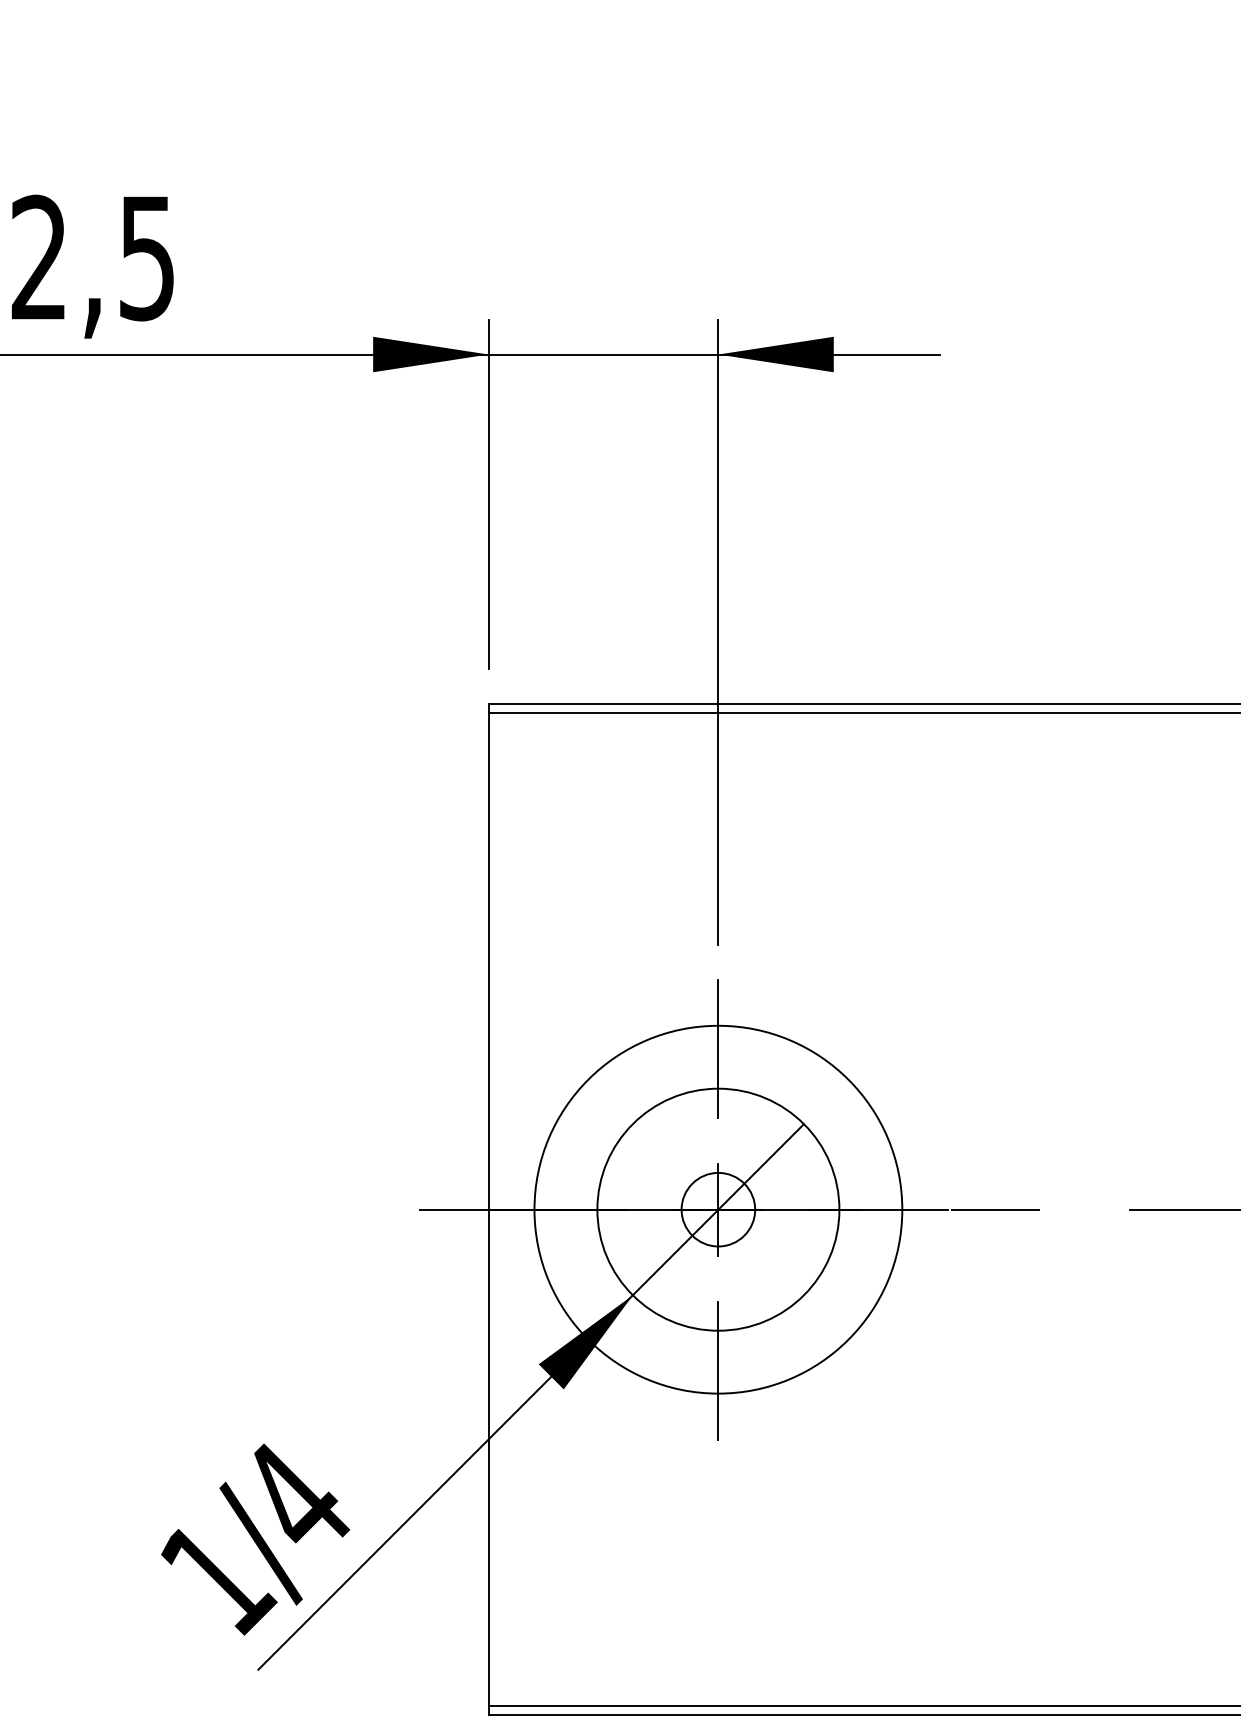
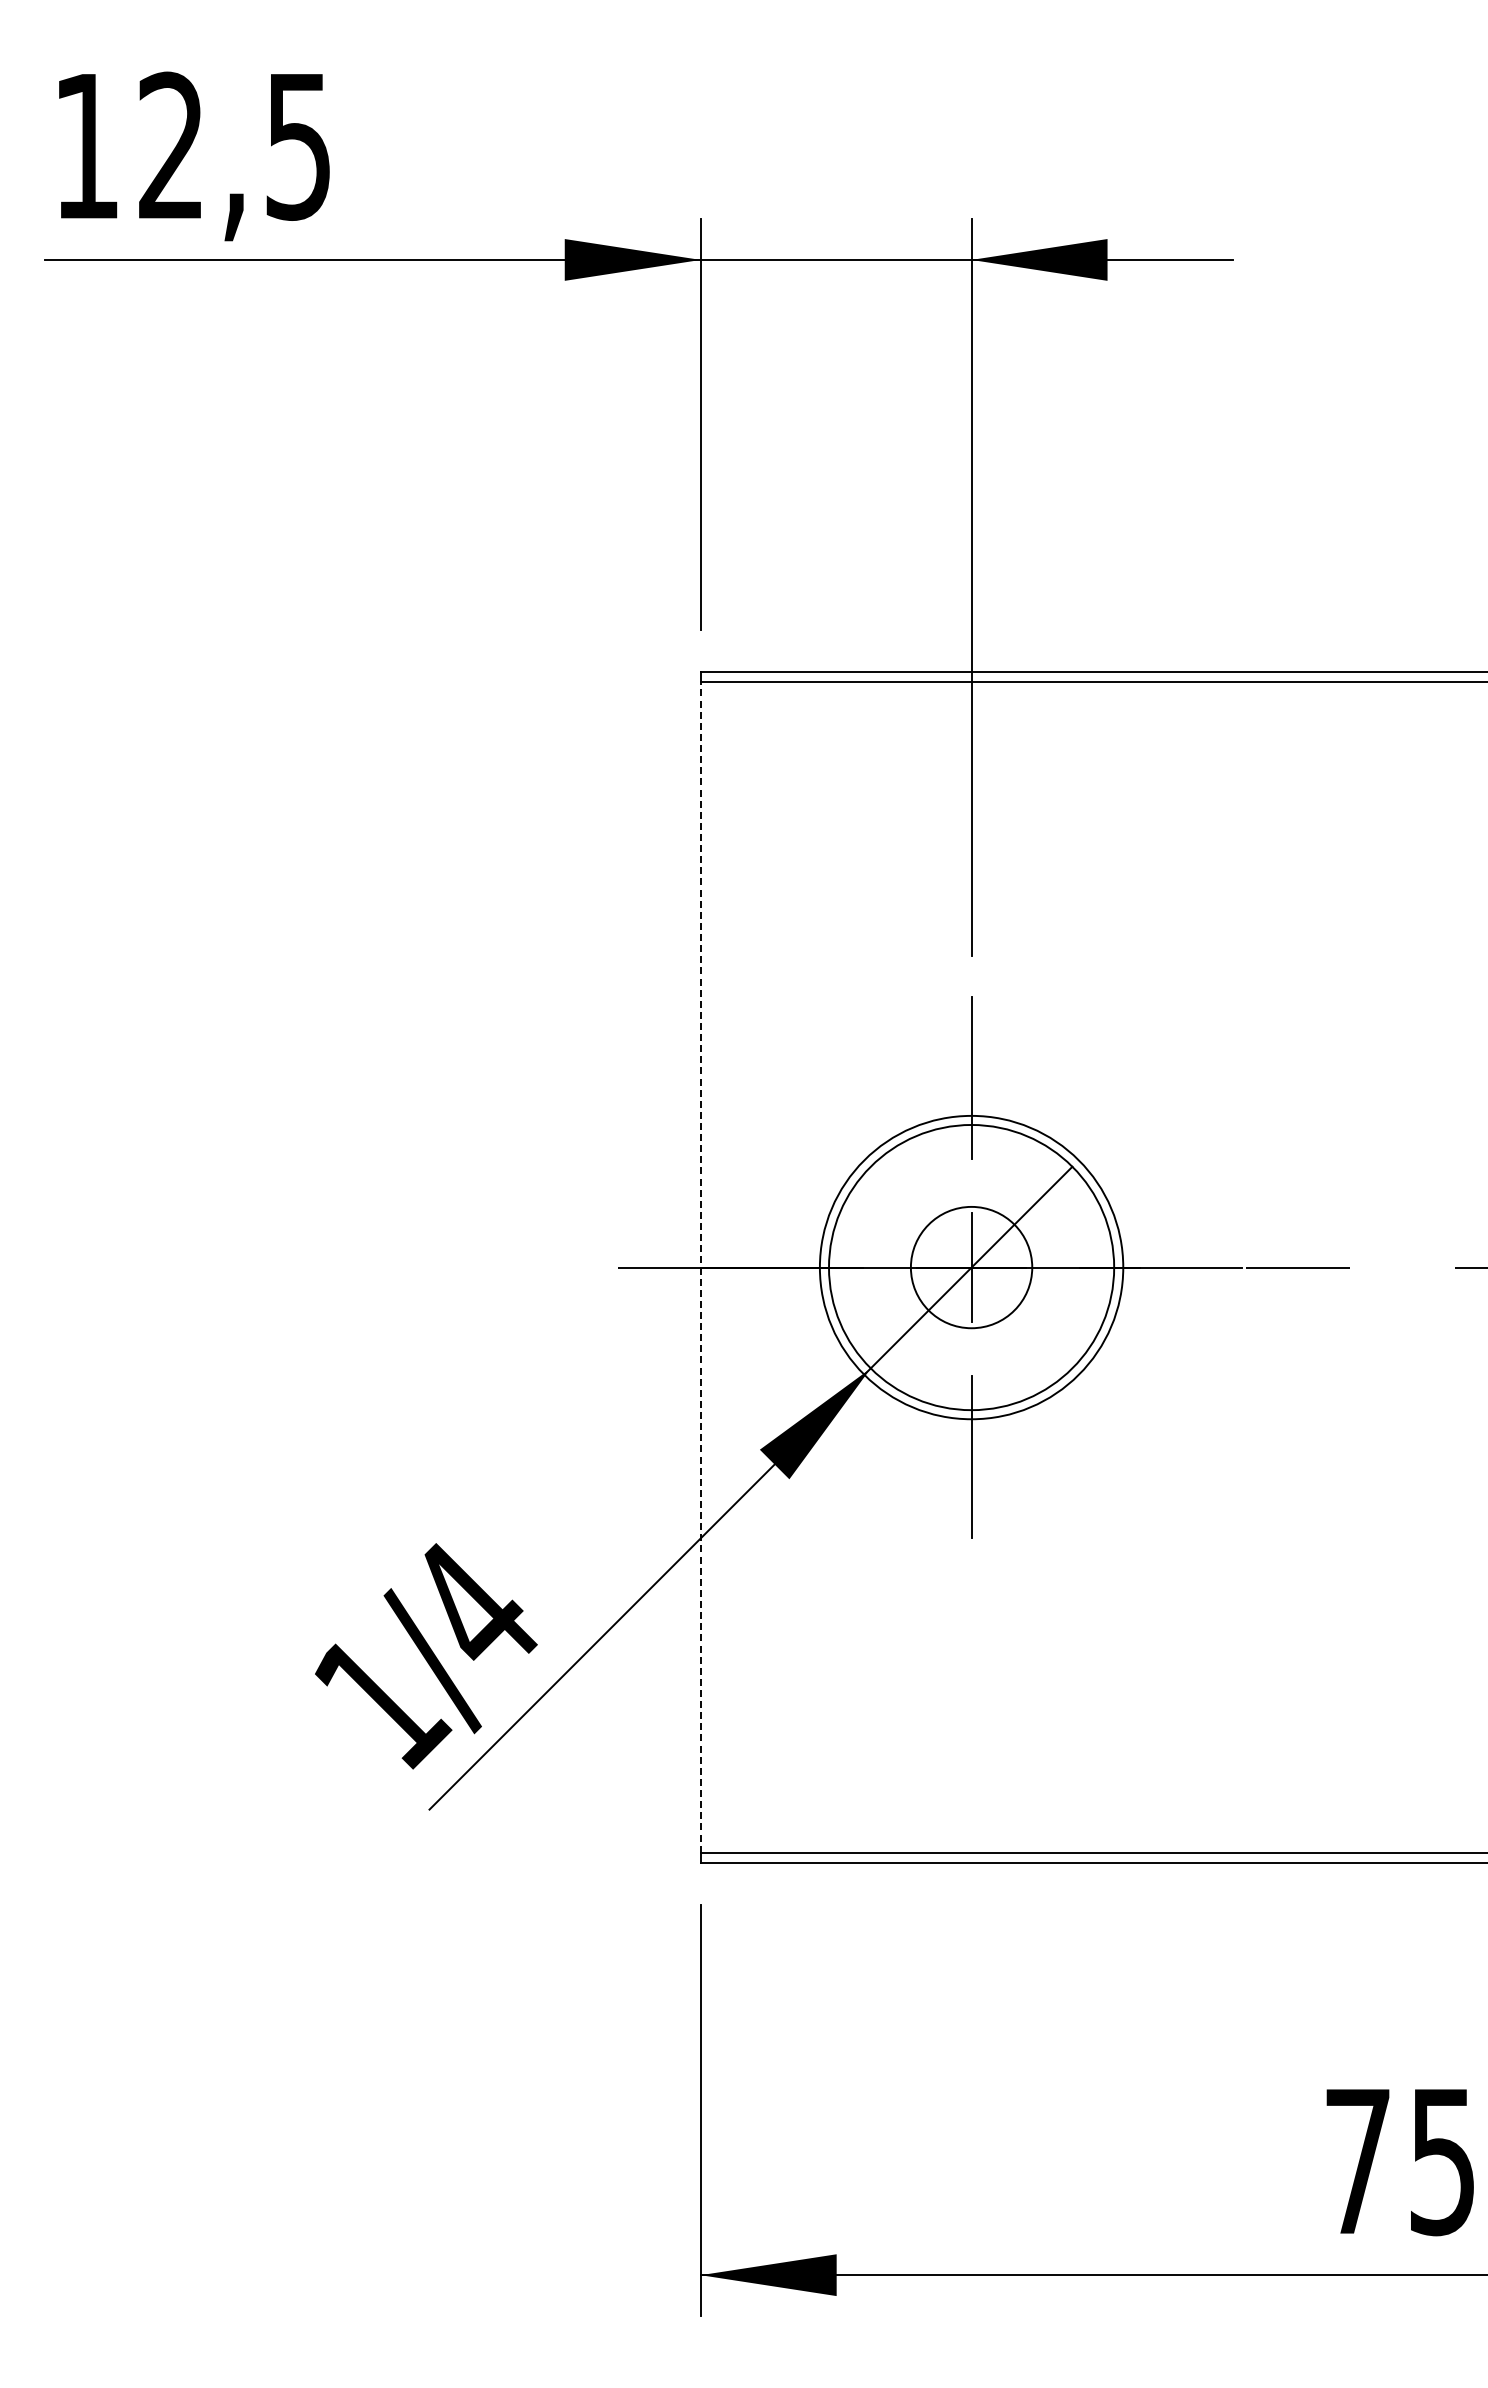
line: (488, 1209) -> (700, 1267), solid -> dashed
circle: (718, 1209) -> (971, 1267), size x0.7
circle: (718, 1209) -> (971, 1267), size x1.4

